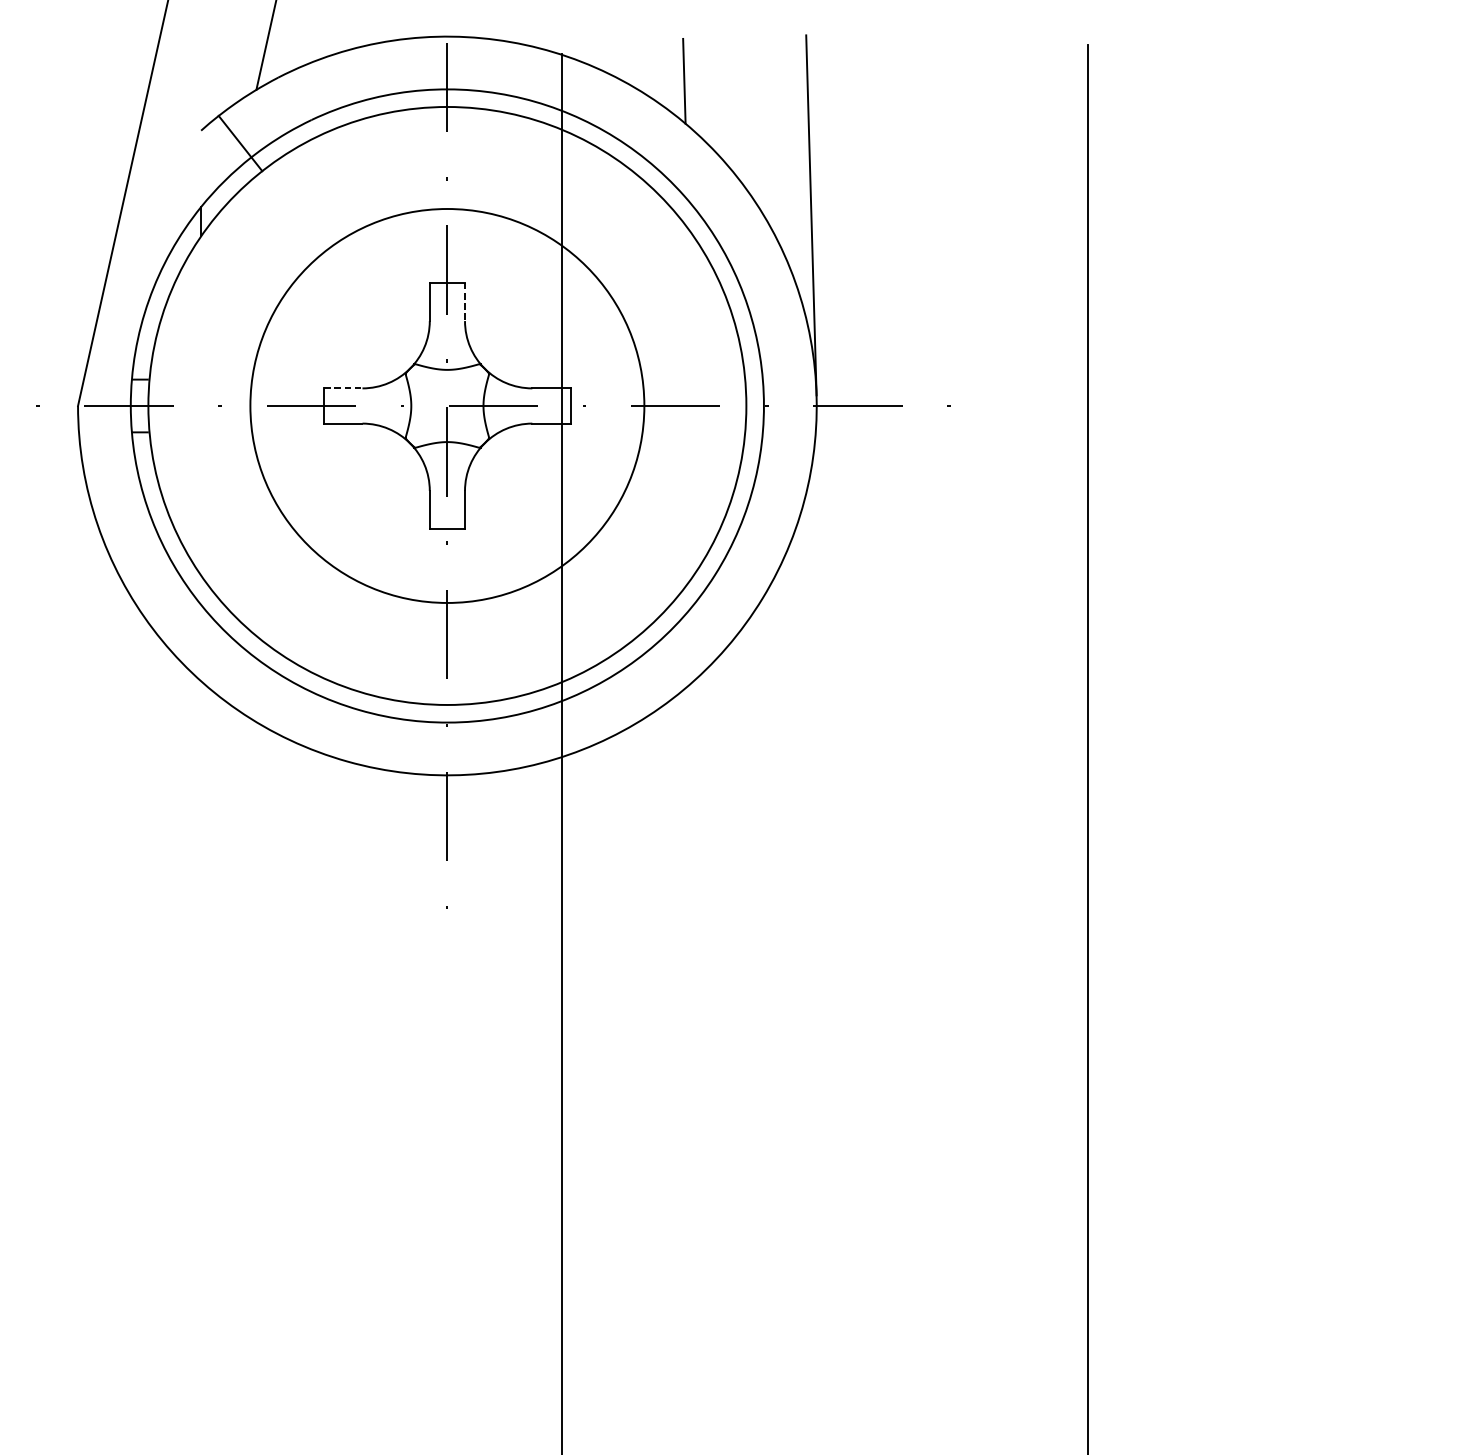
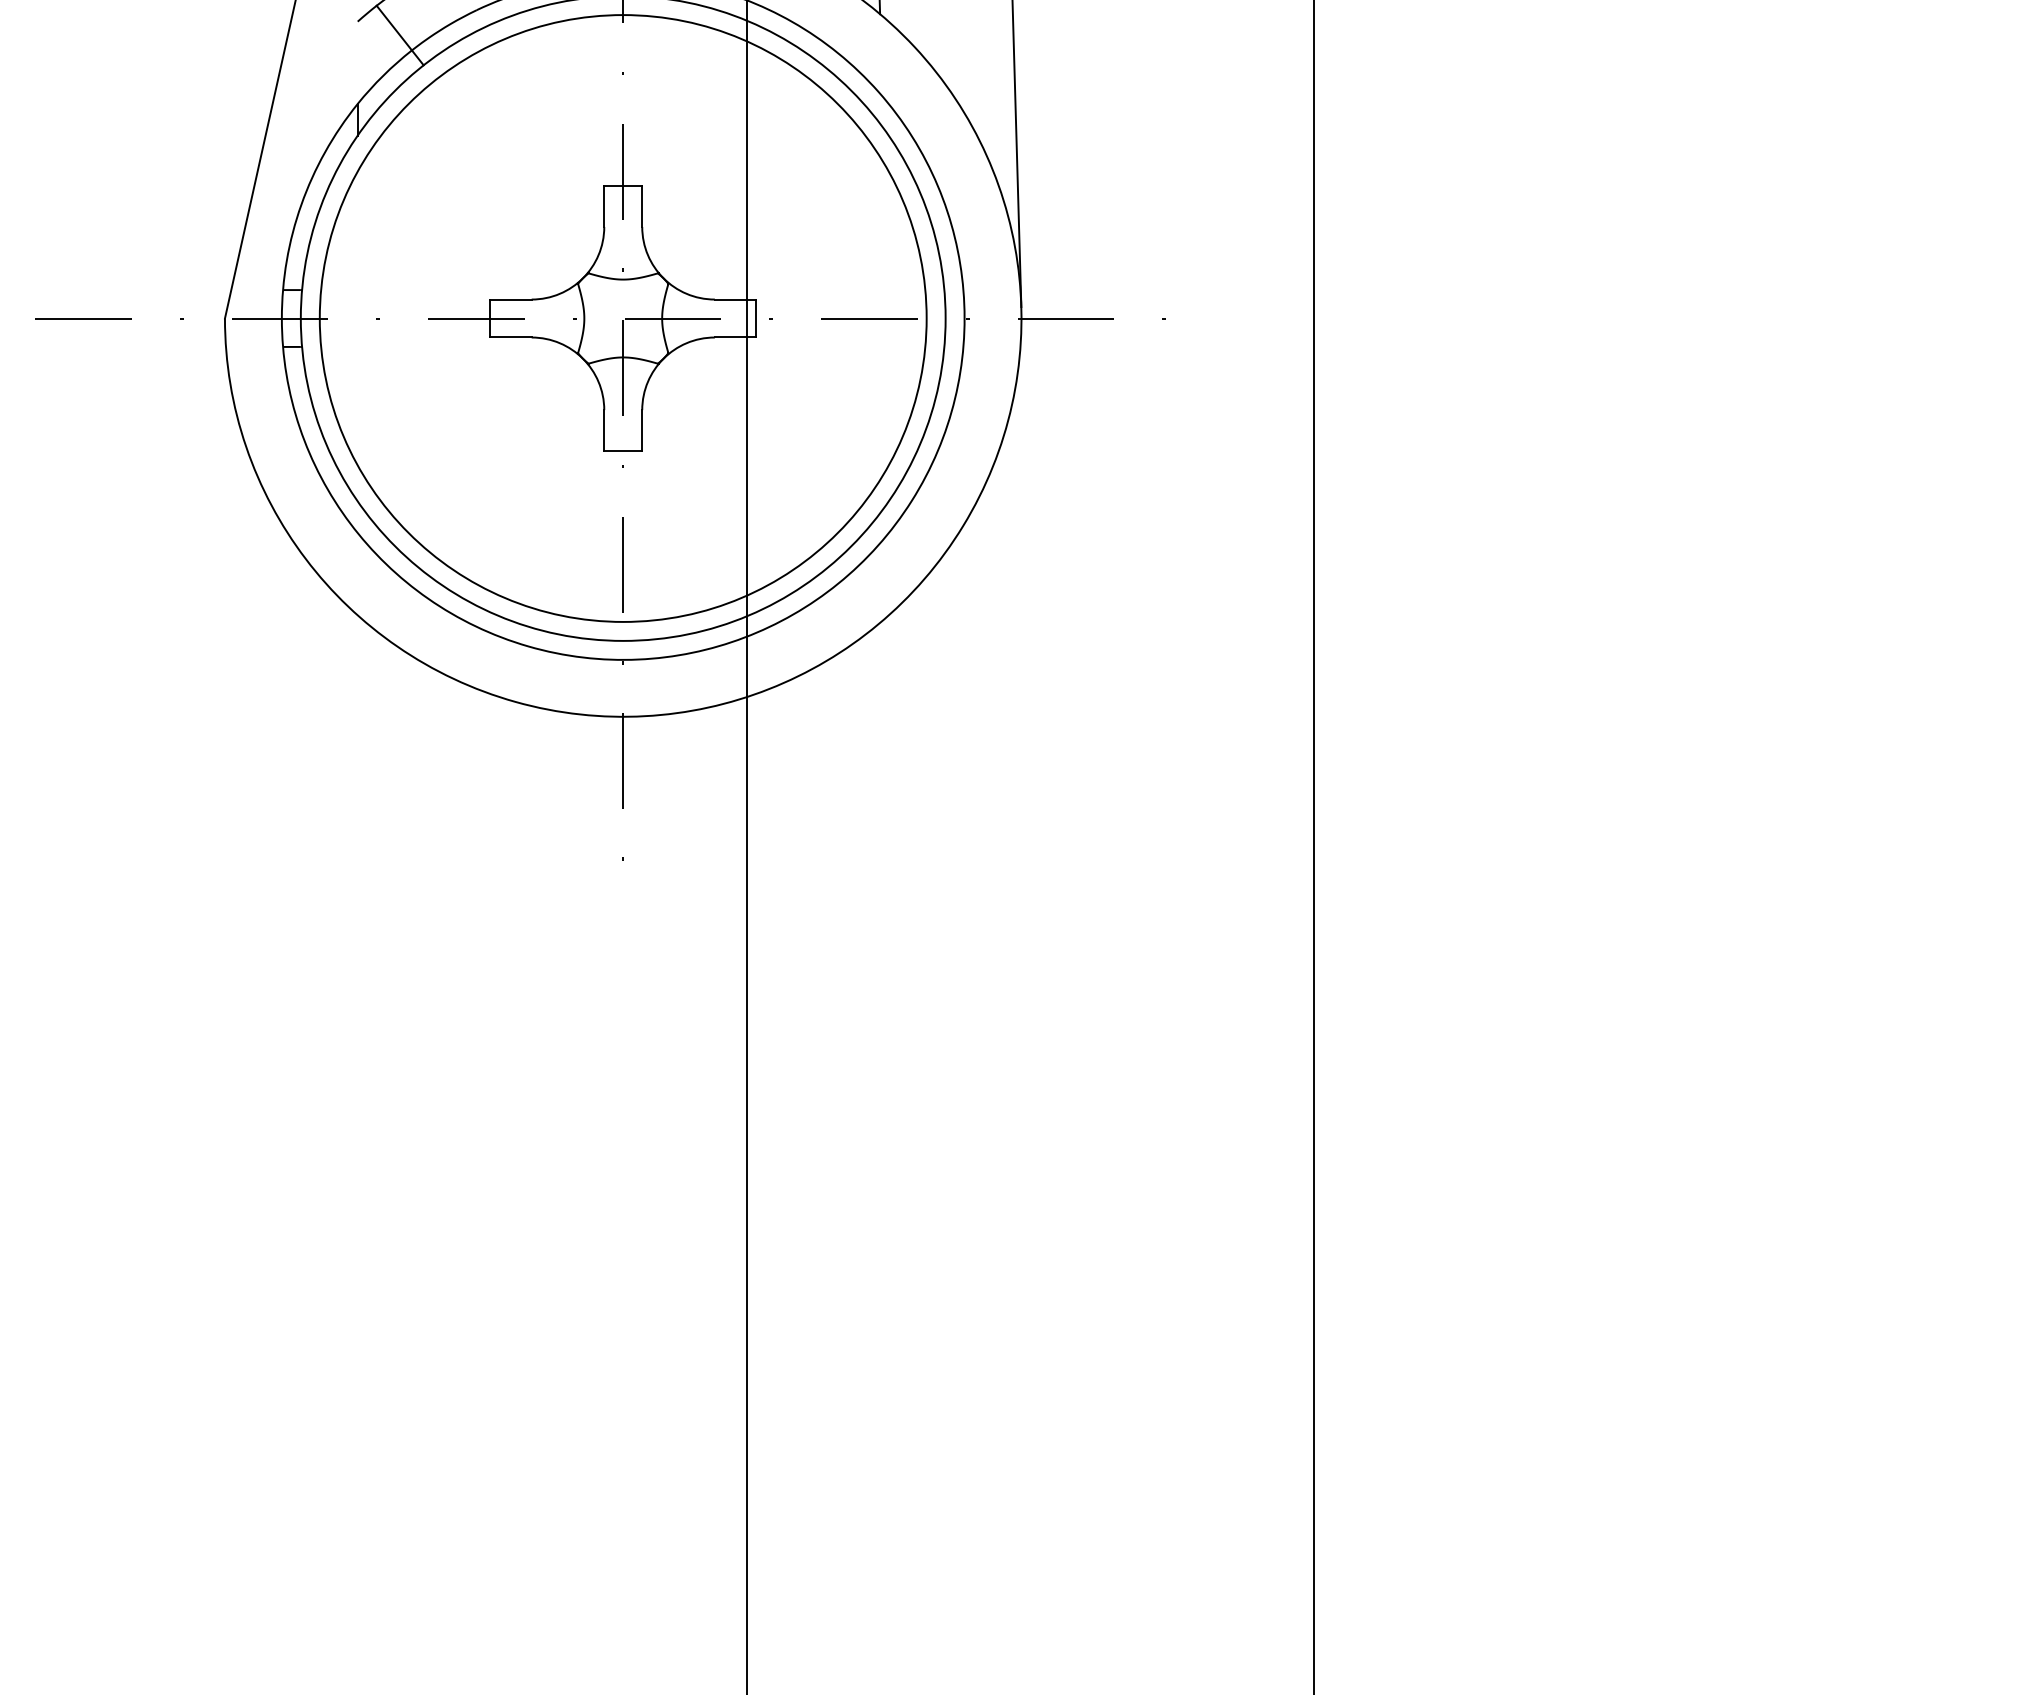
line: (465, 302) -> (642, 206), dashed -> solid
line: (343, 388) -> (511, 299), dashed -> solid
circle: (446, 405) -> (622, 318), size x1.43

